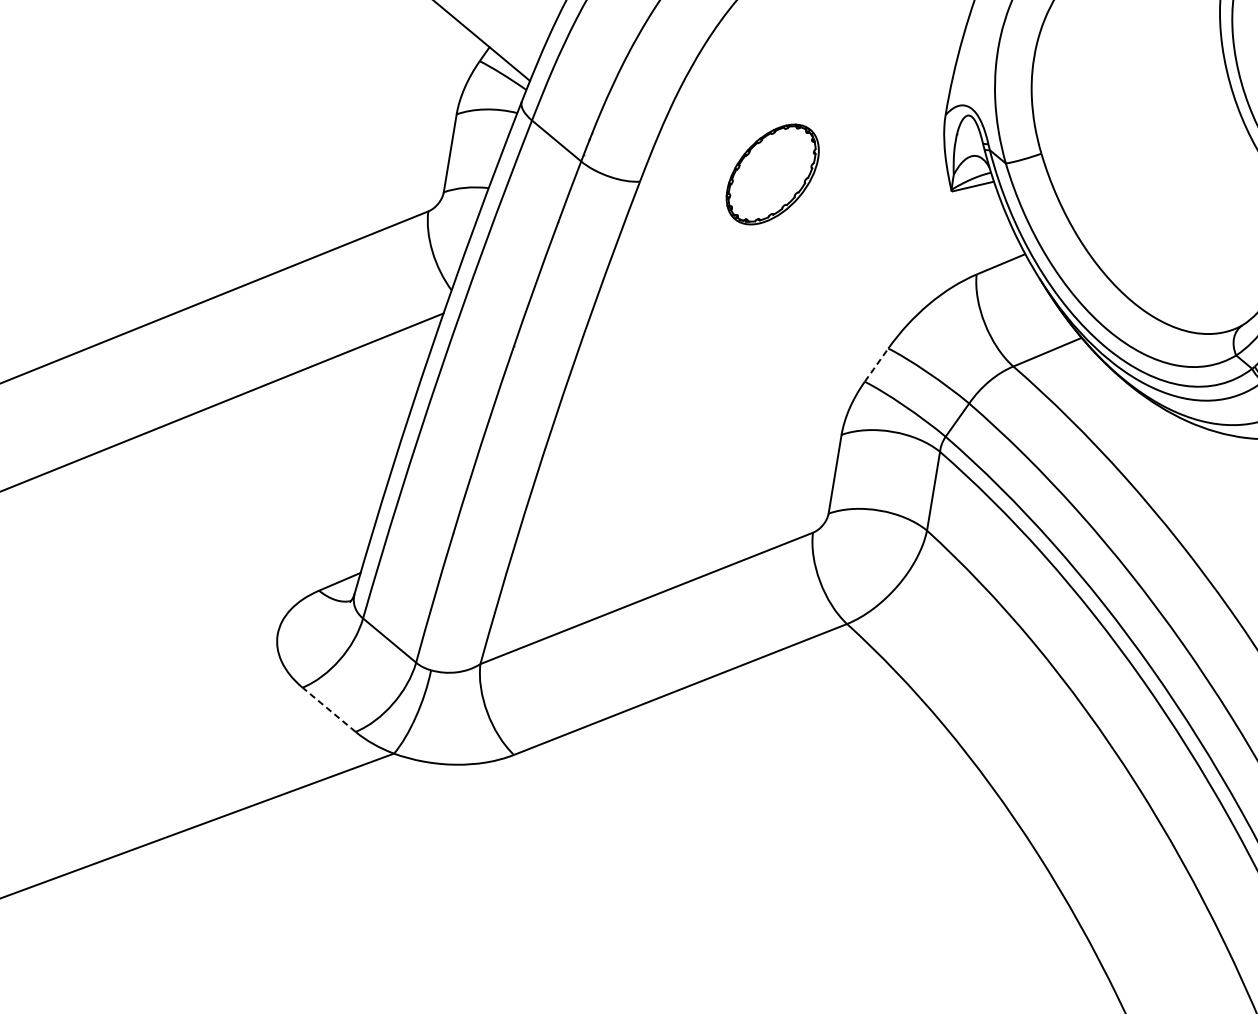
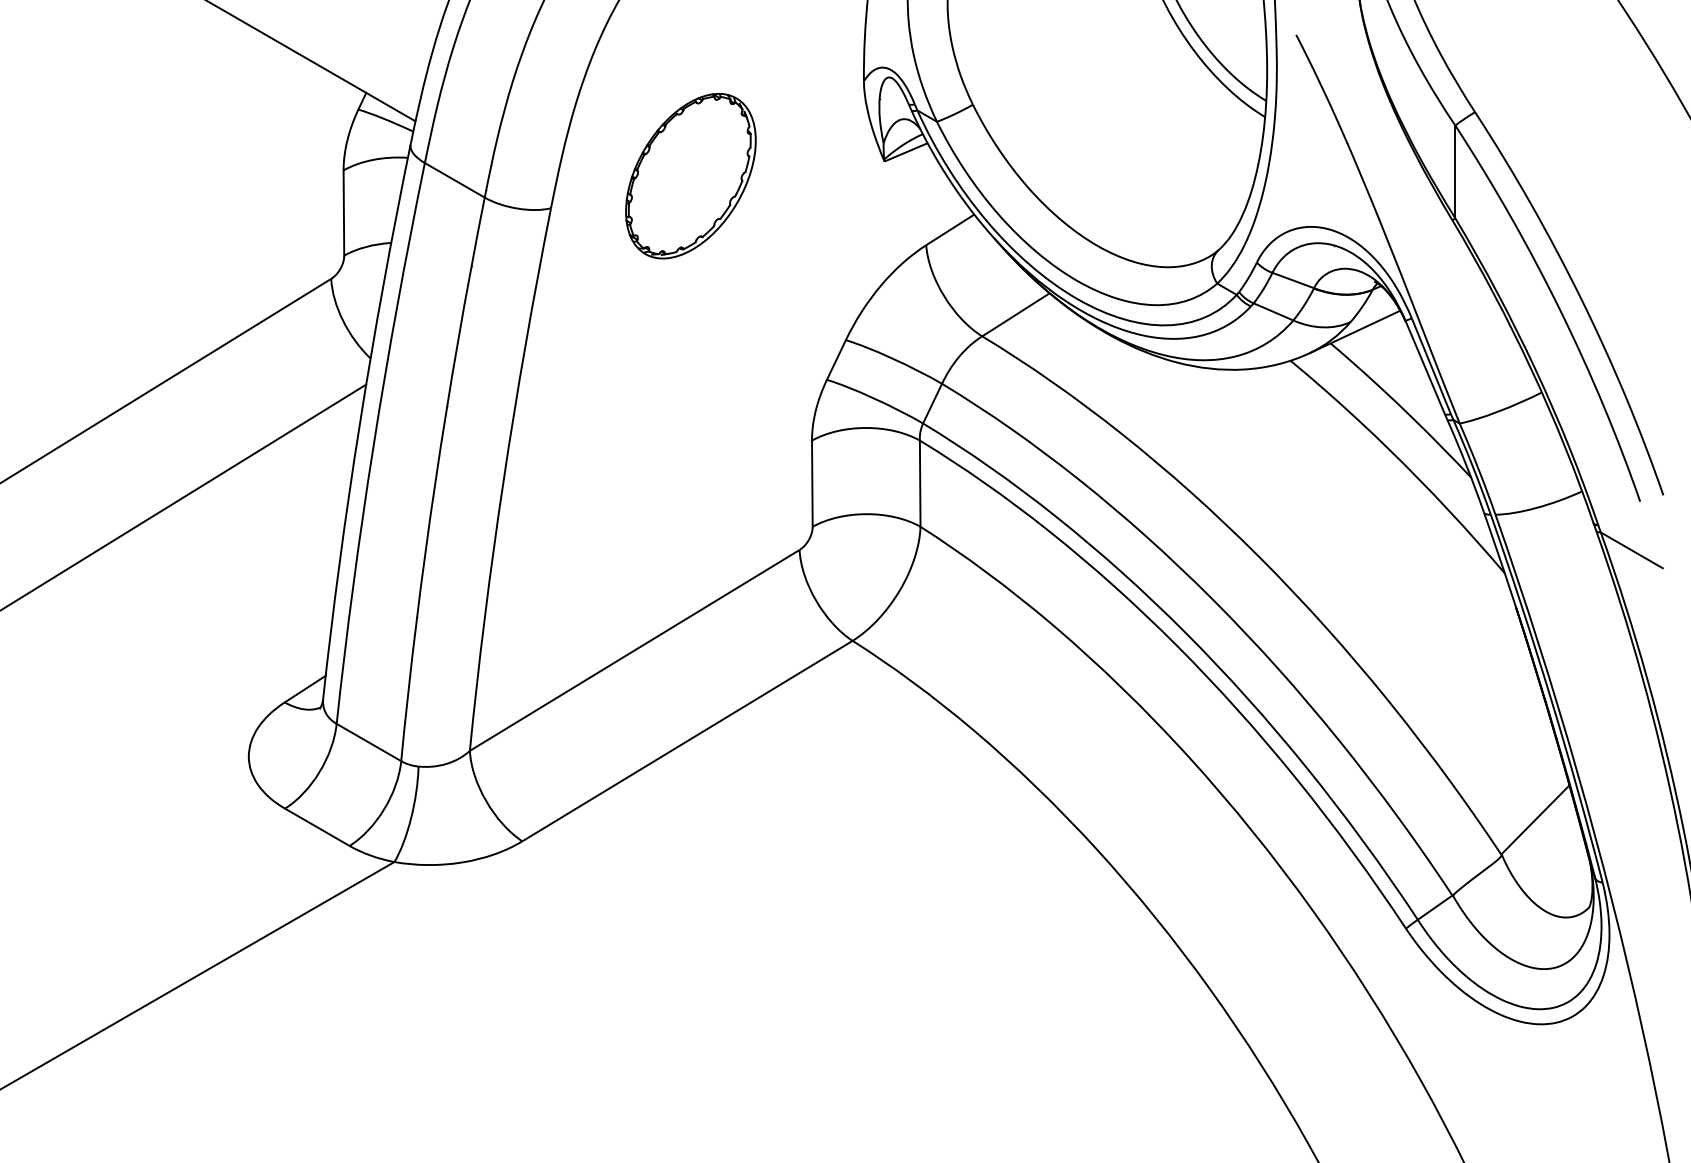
part: (772, 174) -> (690, 176), size x1.43
line: (876, 365) -> (836, 360), dashed -> solid
line: (328, 709) -> (316, 827), dashed -> solid

